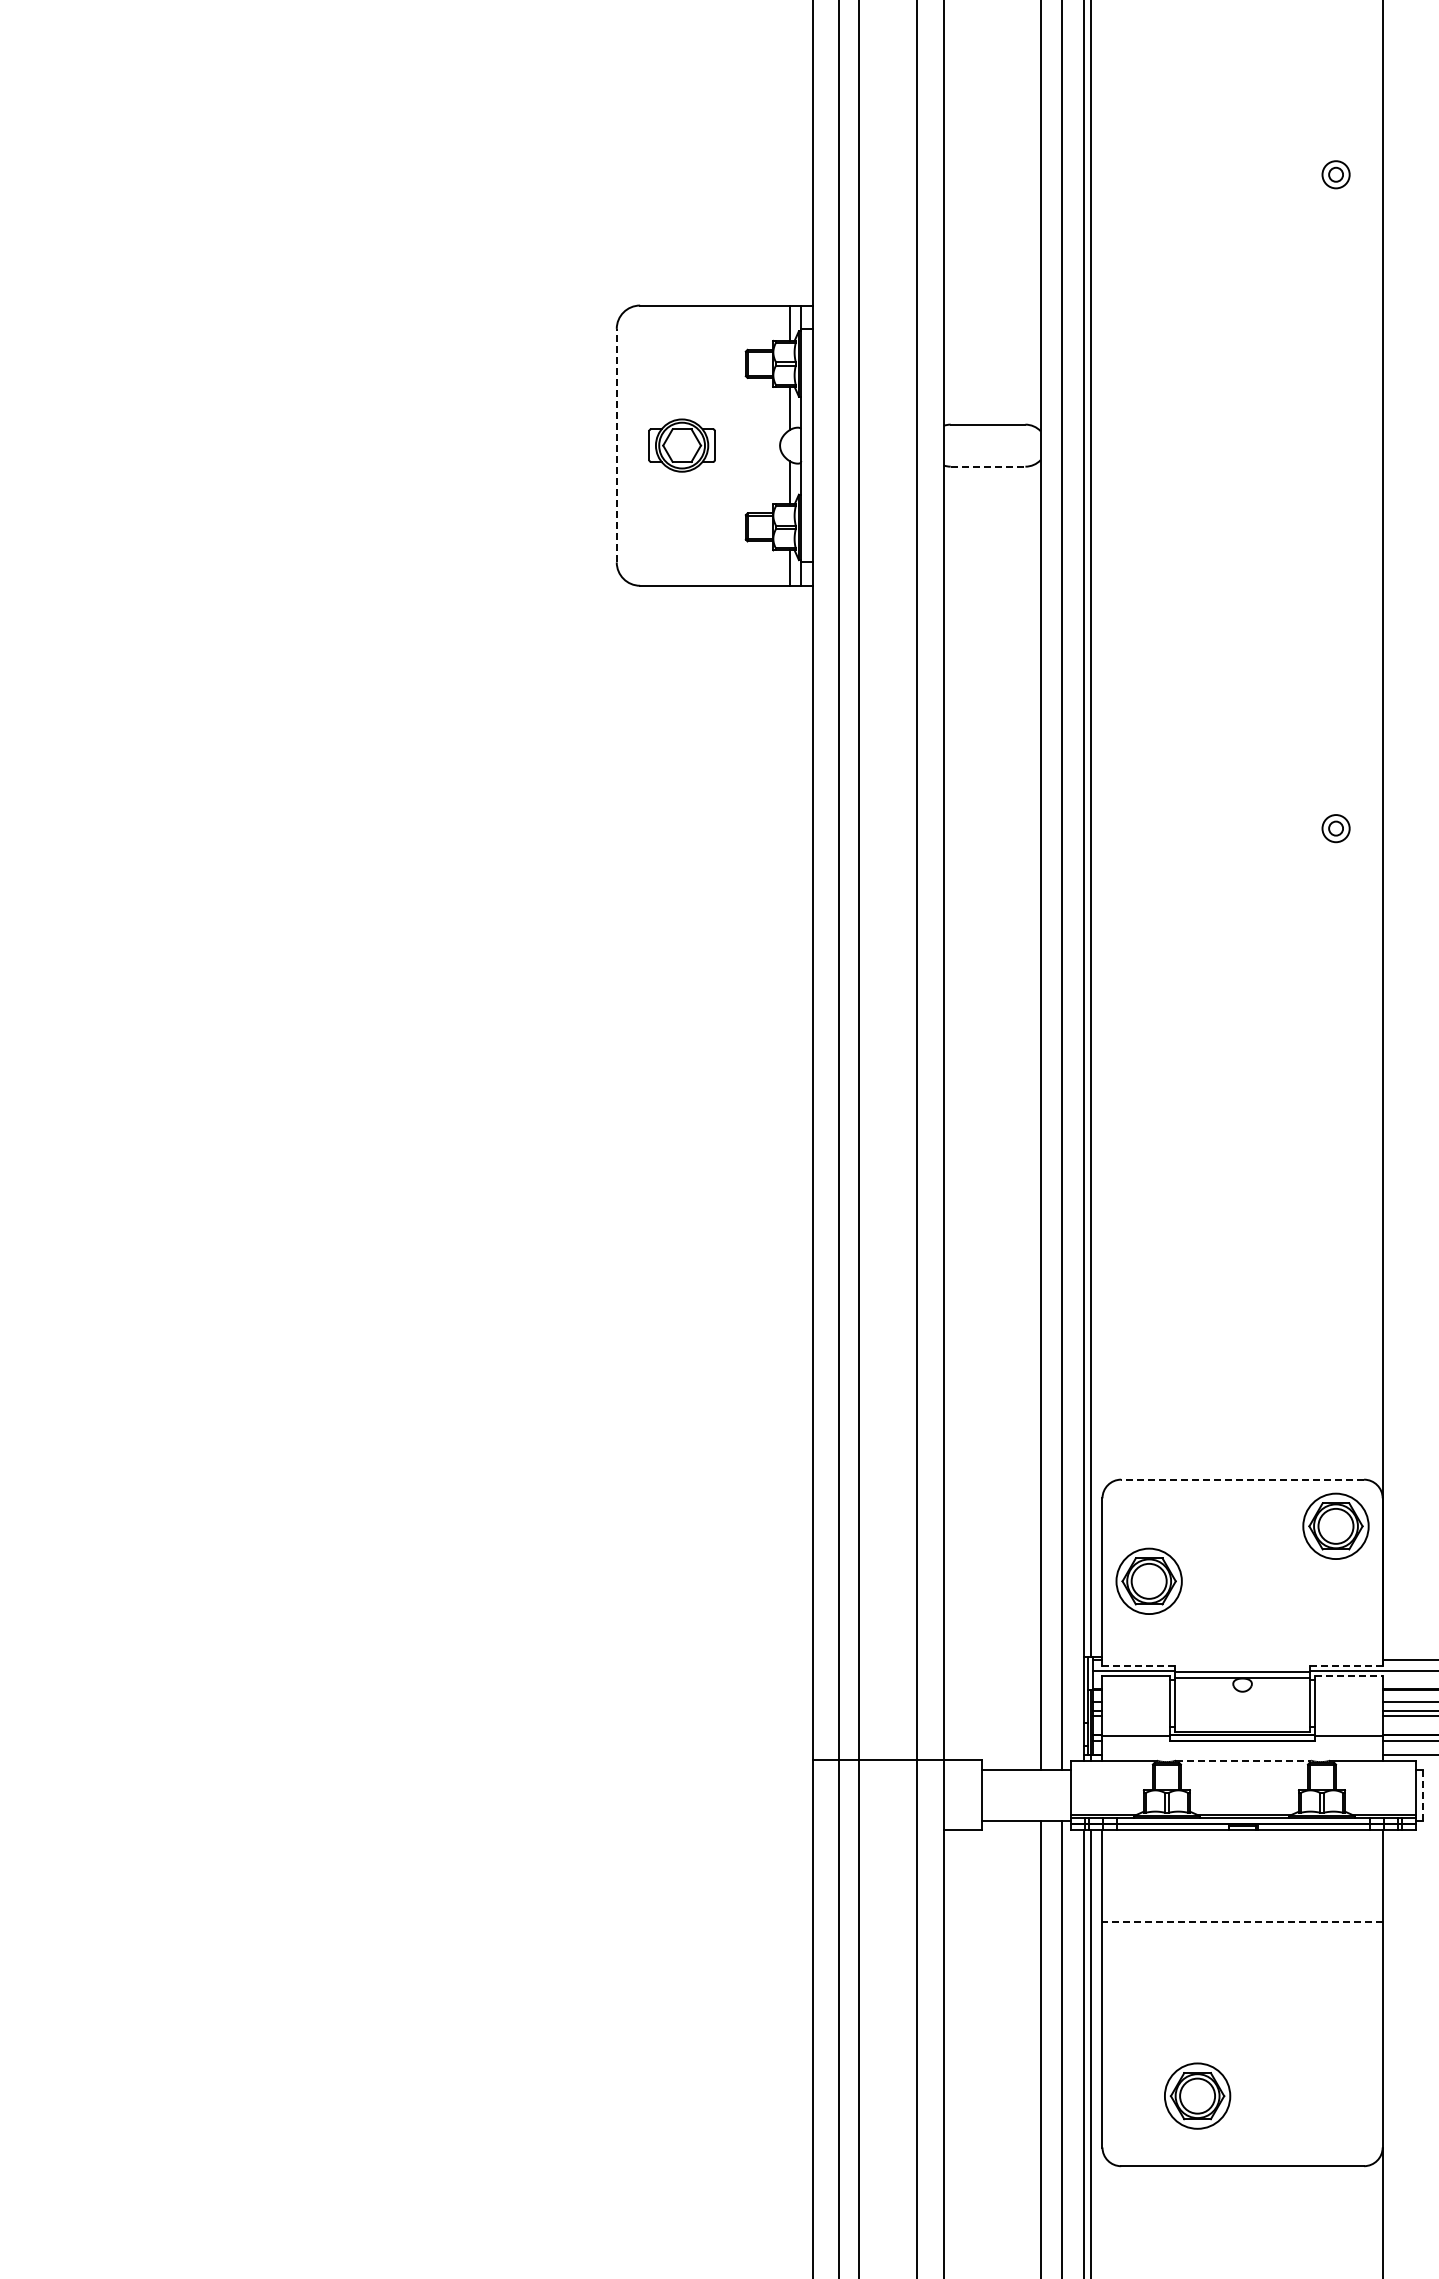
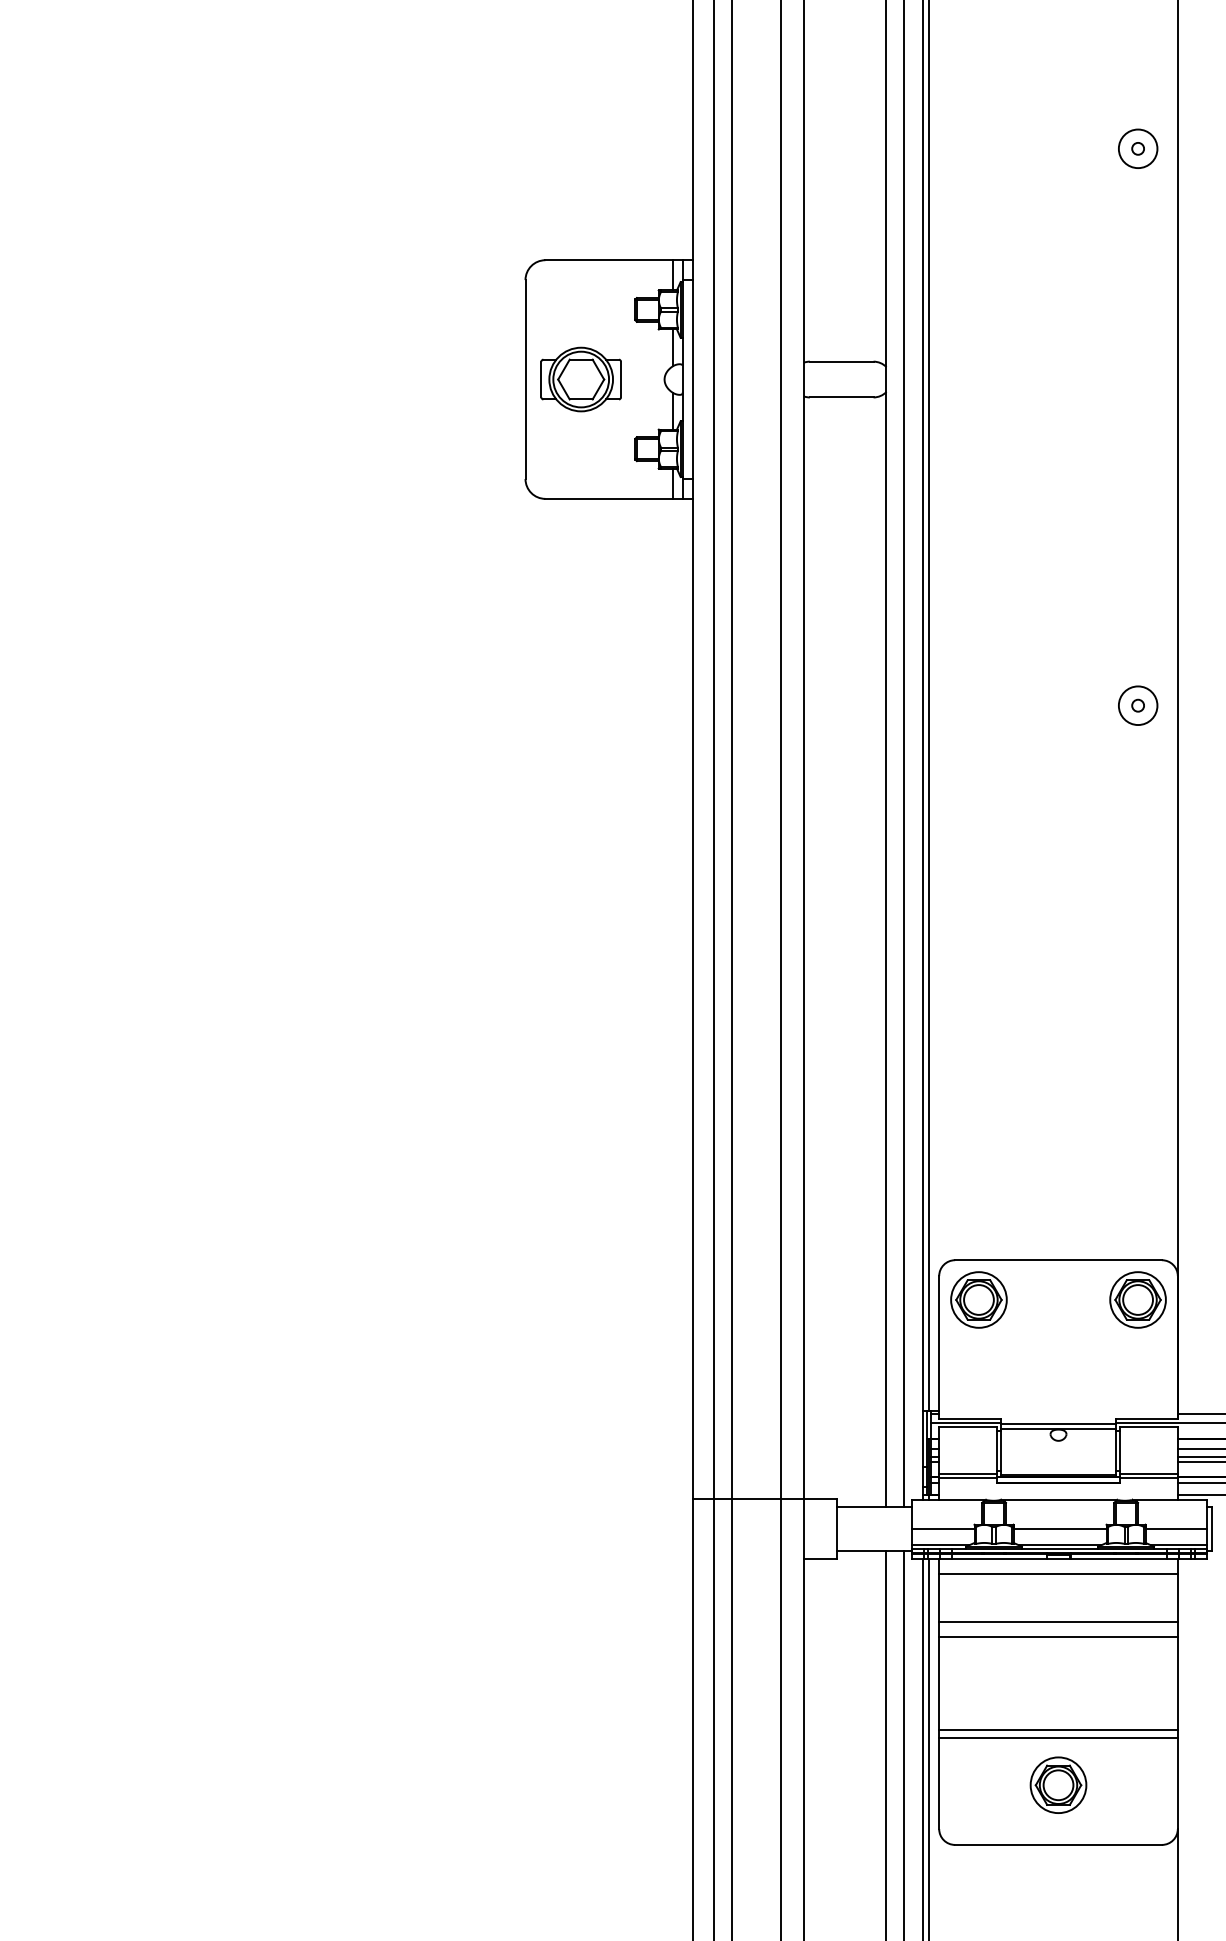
circle: (1335, 174) -> (1137, 148), size x1.67
line: (616, 445) -> (525, 379), dashed -> solid
part: (681, 445) -> (580, 379), size x1.43
line: (988, 466) -> (842, 397), dashed -> solid
circle: (1335, 828) -> (1137, 705), size x1.67
line: (1242, 1479) -> (1058, 1260), dashed -> solid
part: (1148, 1580) -> (978, 1299), moved
line: (1139, 1666) -> (970, 1419), dashed -> solid
line: (1346, 1666) -> (1147, 1419), dashed -> solid
line: (1348, 1675) -> (1148, 1427), dashed -> solid
line: (1136, 1730) -> (968, 1473), added
line: (1348, 1730) -> (1148, 1473), added
line: (1243, 1760) -> (1059, 1499), dashed -> solid
line: (1107, 1795) -> (943, 1529), added
line: (1244, 1795) -> (1060, 1529), added
line: (1380, 1795) -> (1175, 1529), added
line: (1423, 1795) -> (1212, 1529), dashed -> solid
line: (1242, 1848) -> (1058, 1574), added
line: (1242, 1904) -> (1058, 1622), added
line: (1242, 1922) -> (1058, 1637), dashed -> solid
line: (1242, 2031) -> (1058, 1730), added
line: (1242, 2040) -> (1058, 1737), added
part: (1197, 2095) -> (1058, 1784), moved

